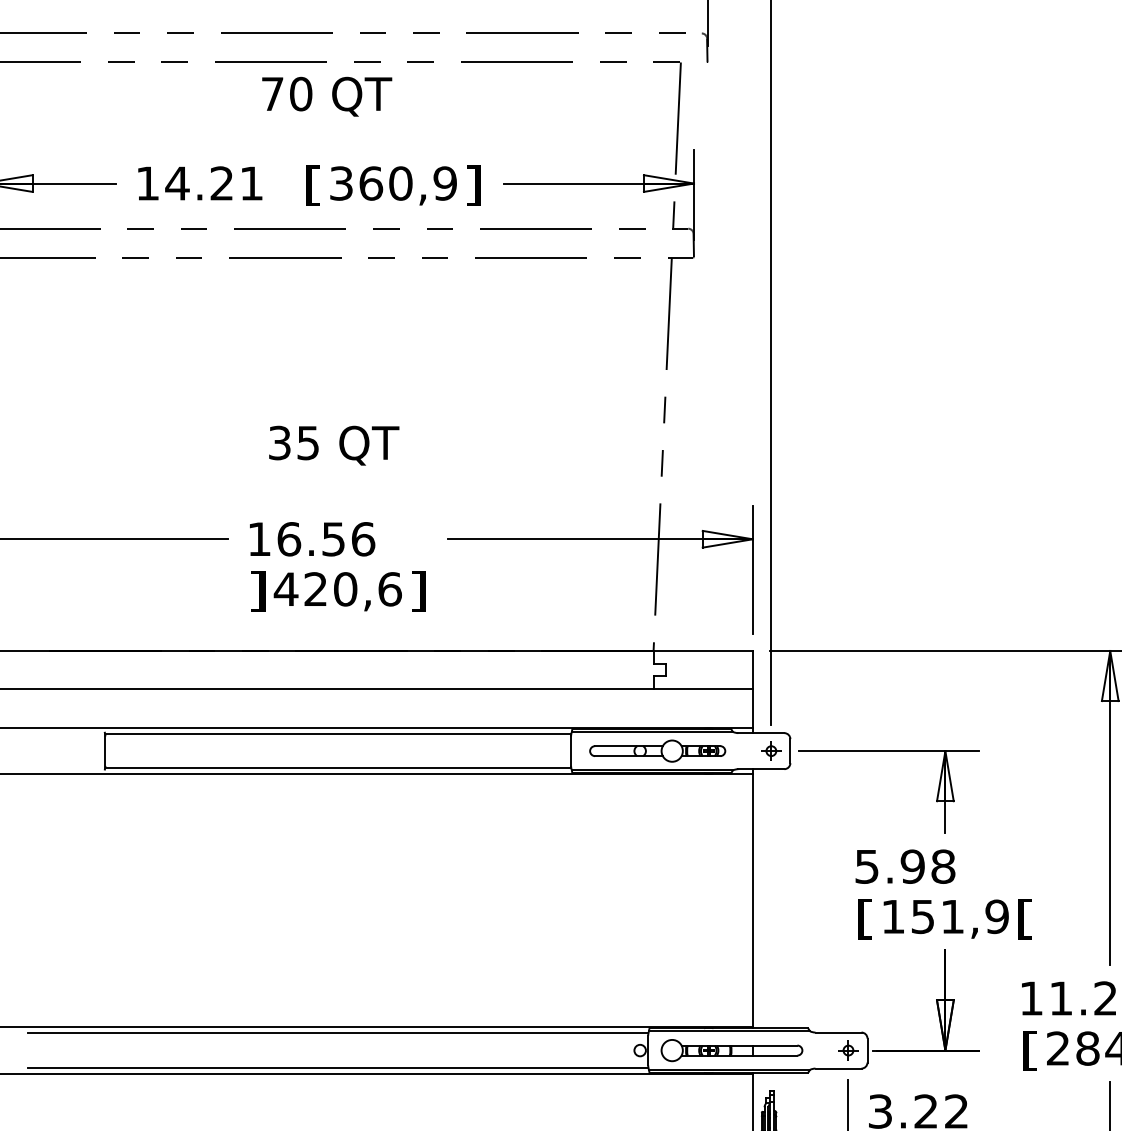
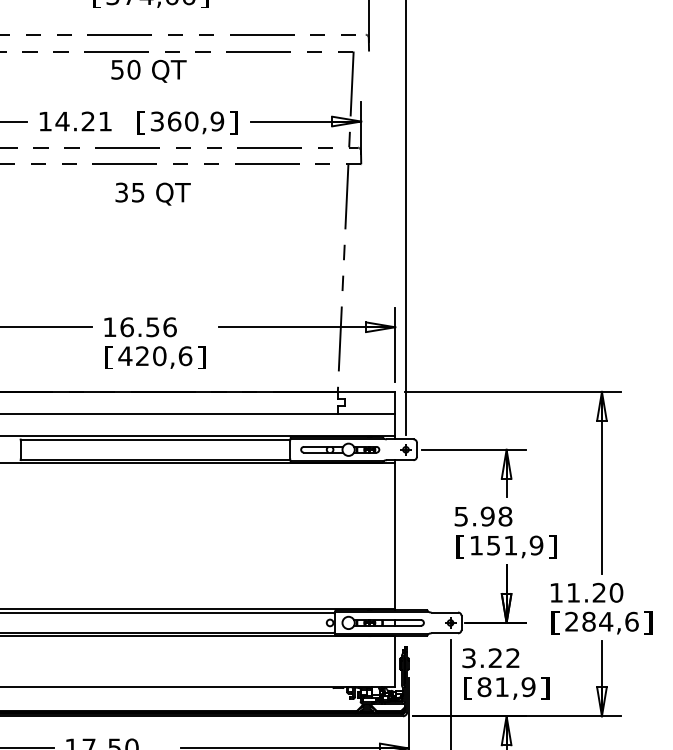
text: (272, 93) -> (117, 69), 70 -> 50
text: (333, 444) -> (152, 193), moved
text: (258, 591) -> (109, 357), ] -> [
text: (1024, 918) -> (552, 546), [ -> ]

